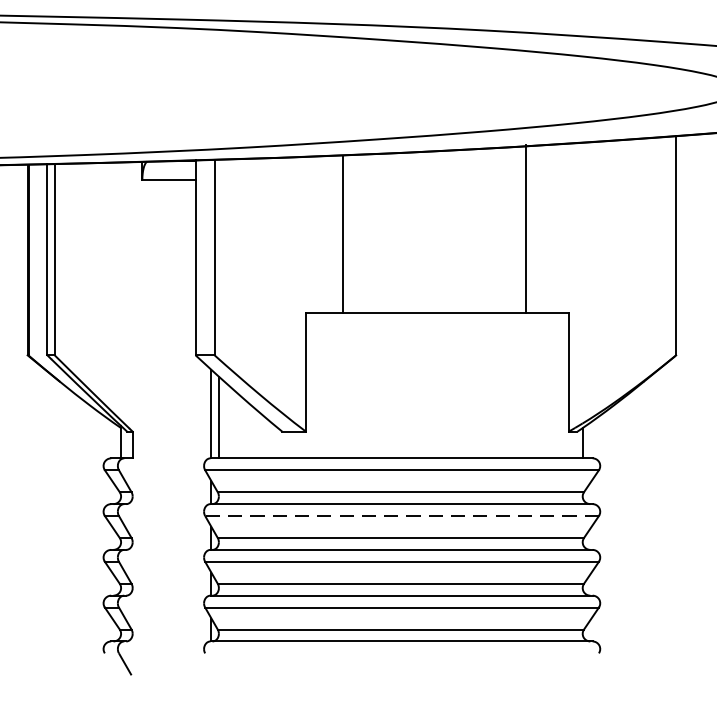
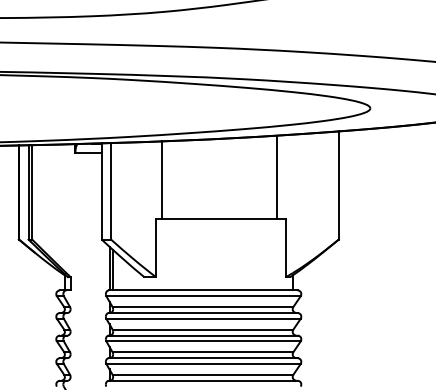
line: (525, 227) -> (276, 176), moved
line: (343, 233) -> (162, 179), moved
line: (401, 515) -> (203, 318), dashed -> solid

